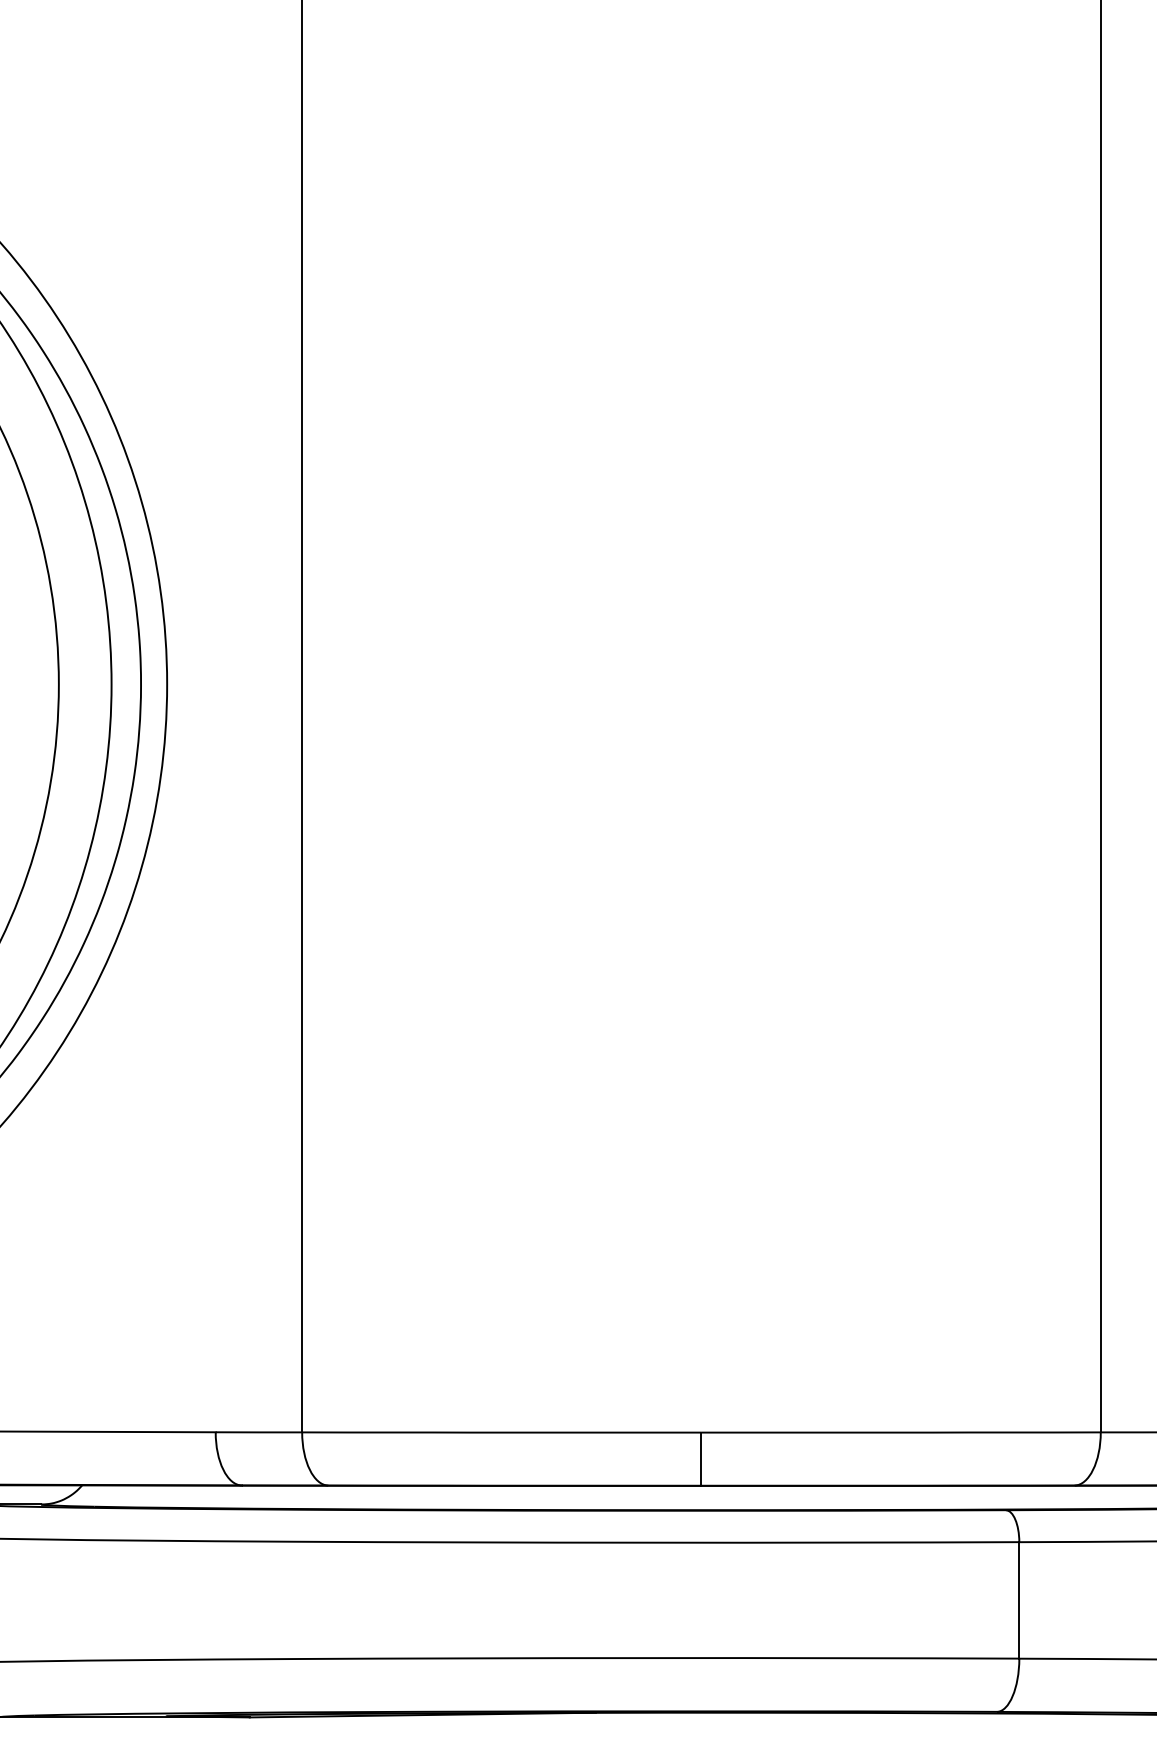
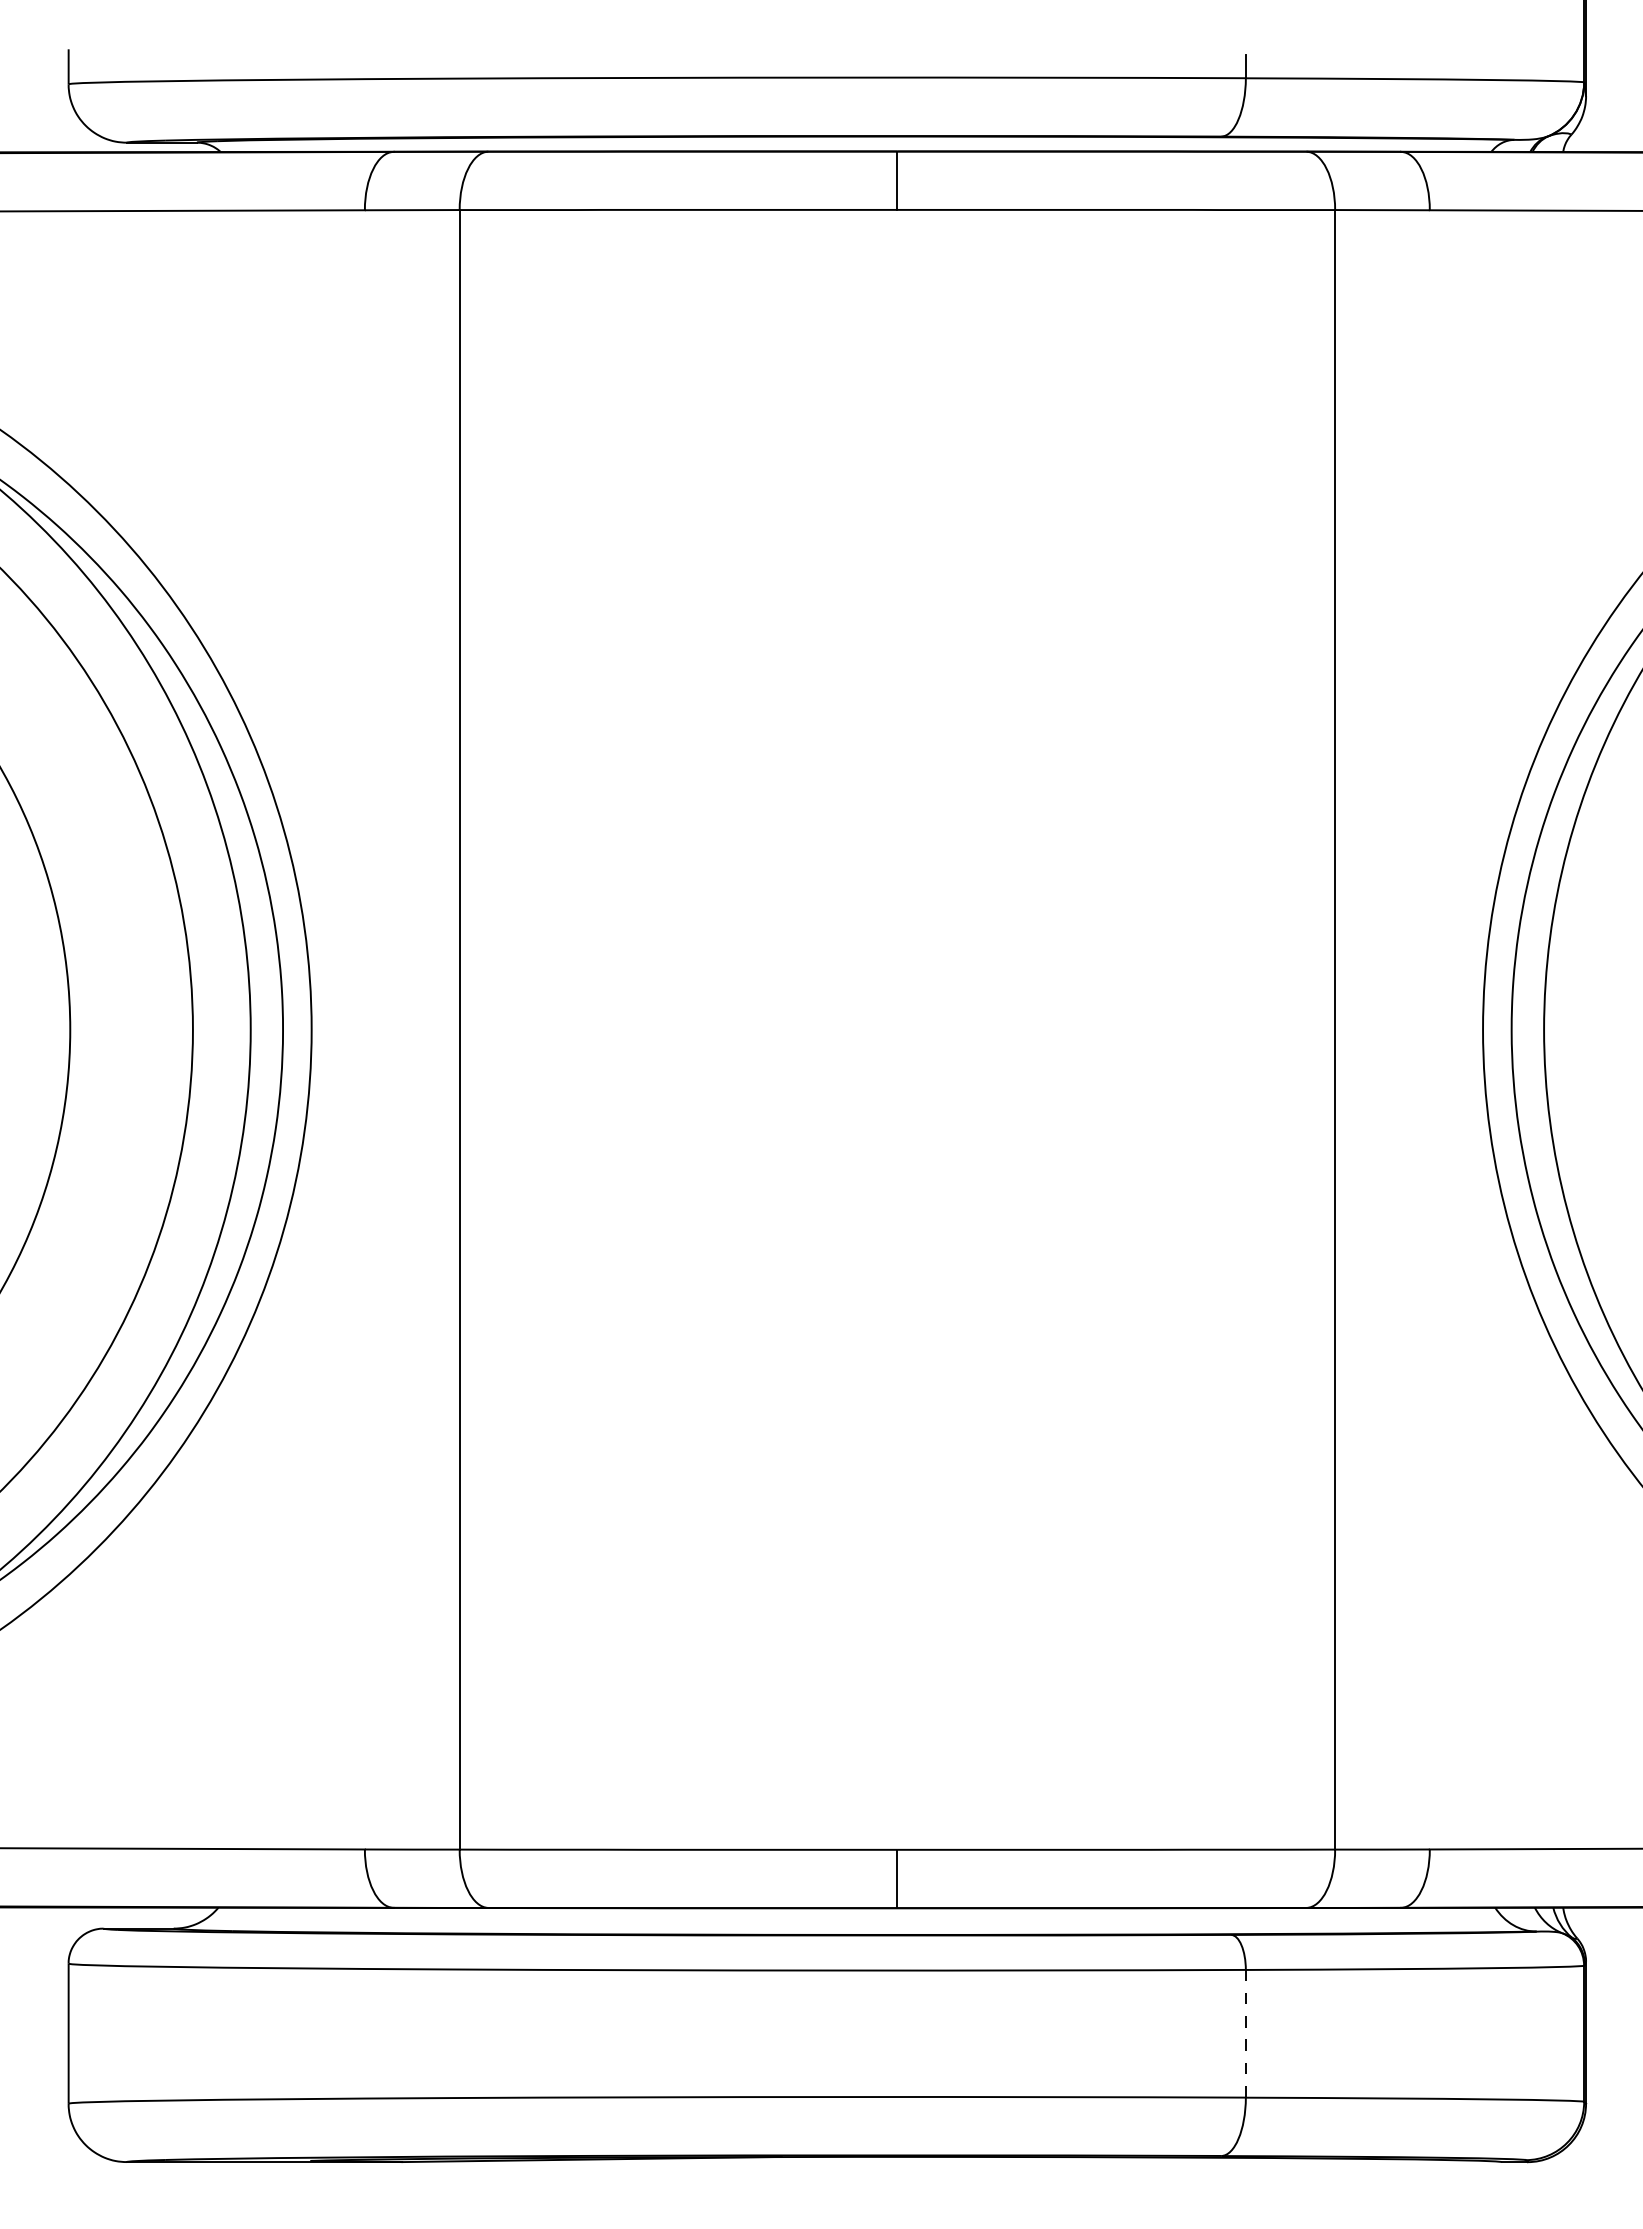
line: (1019, 1600) -> (1245, 2033), solid -> dashed

